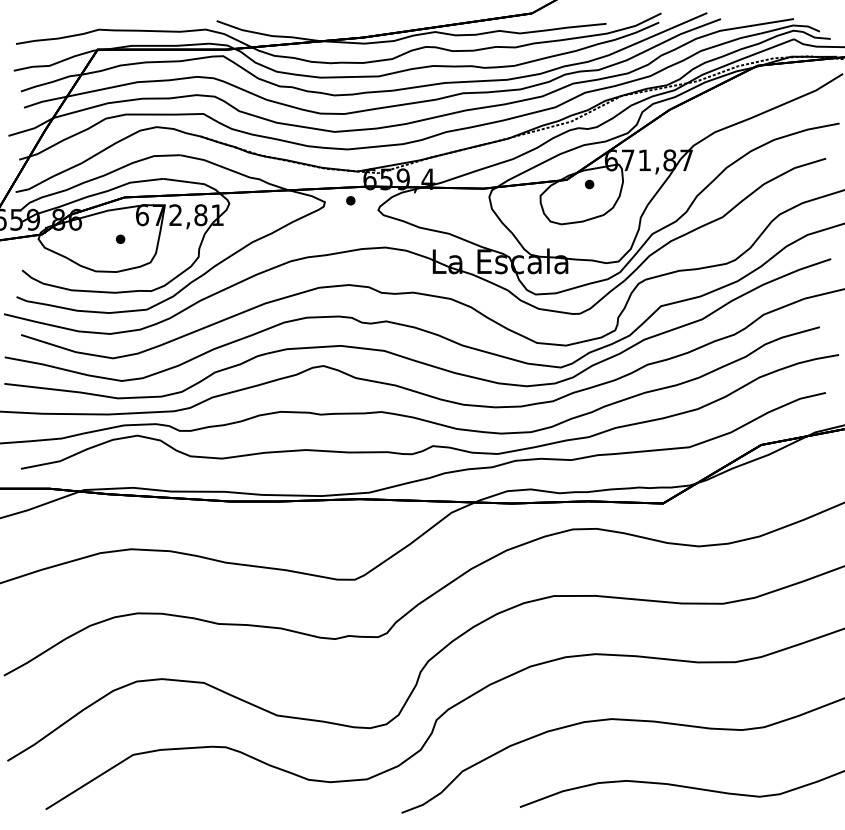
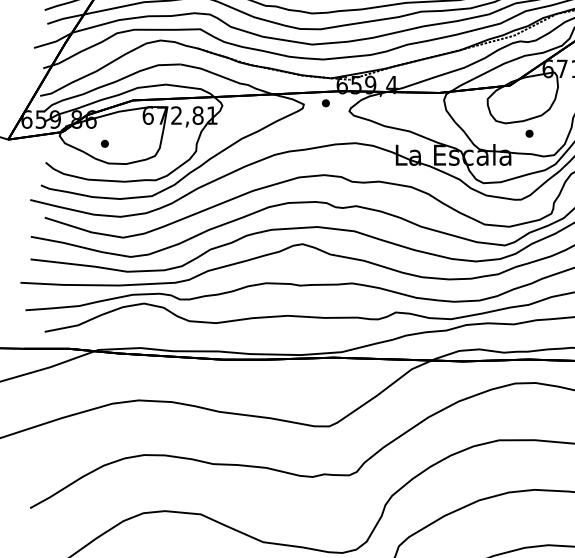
part: (589, 184) -> (529, 133), moved
part: (120, 238) -> (104, 143), moved

